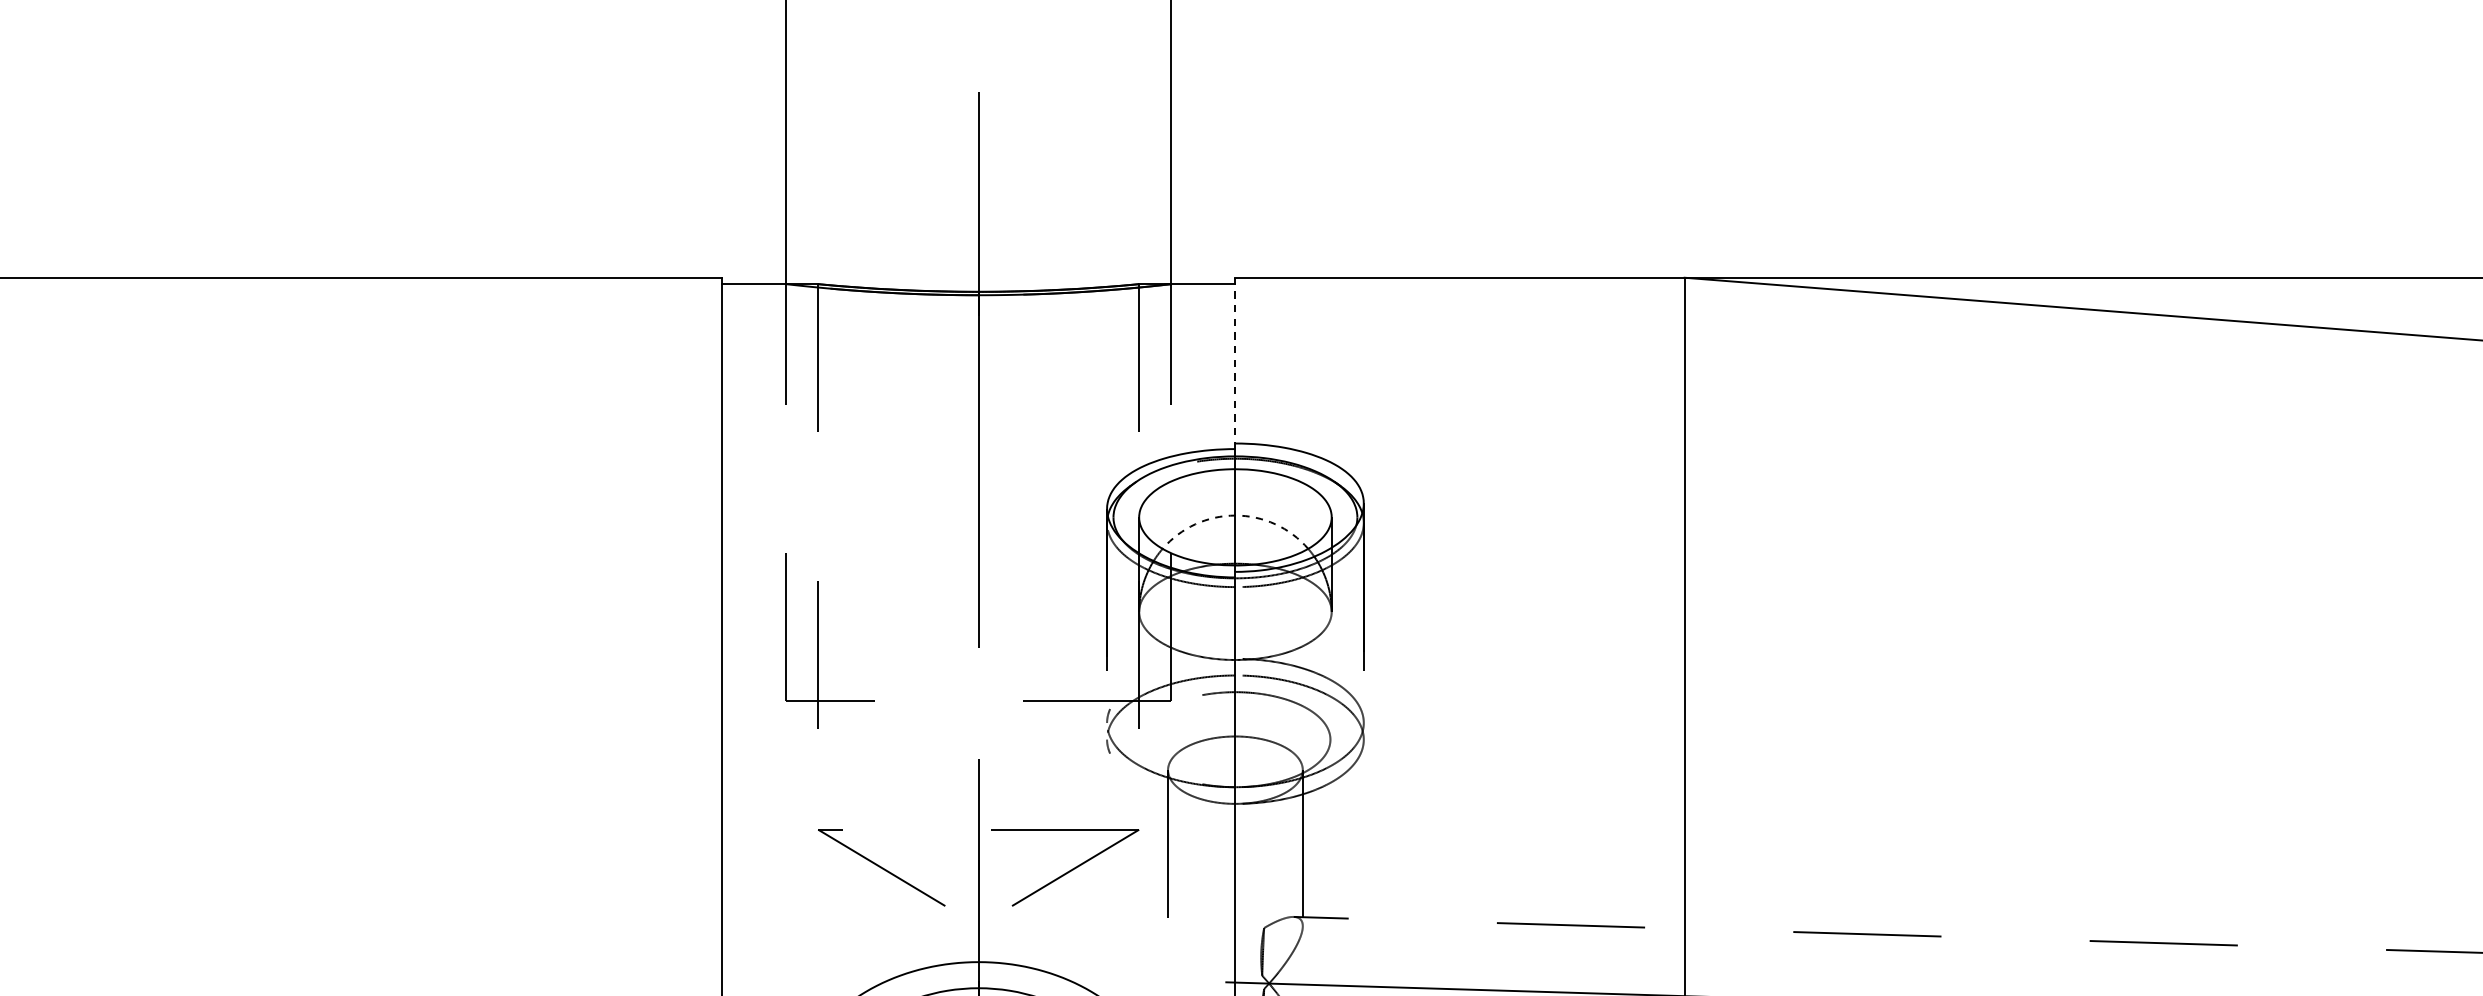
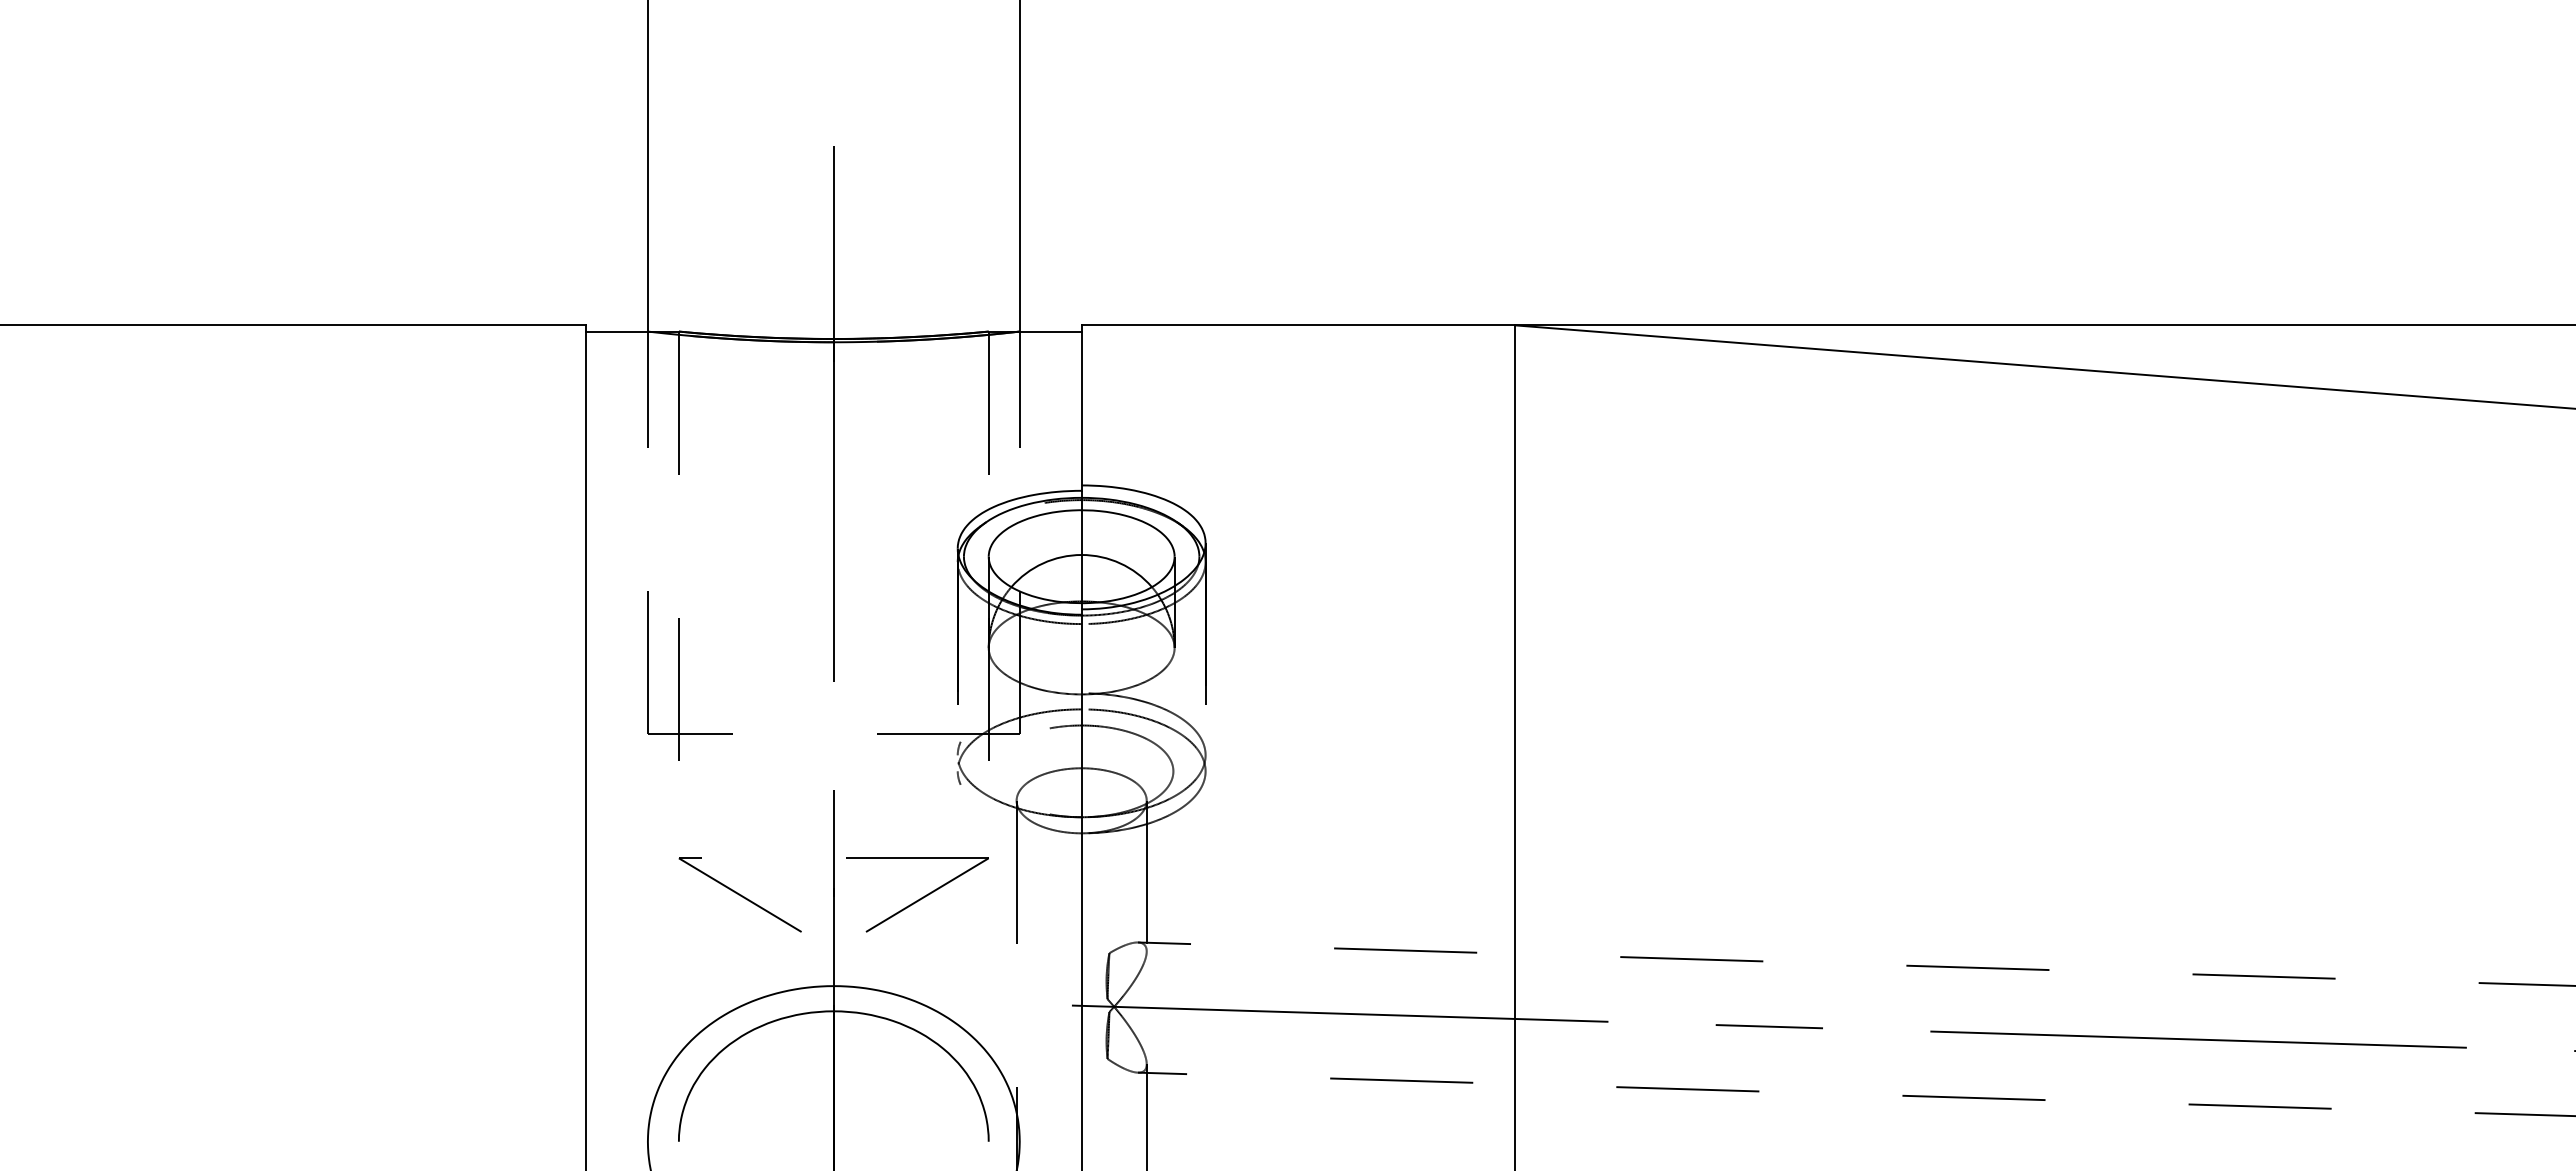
line: (1235, 363) -> (1081, 408), dashed -> solid
arc: (1235, 516) -> (1081, 555), dashed -> solid

